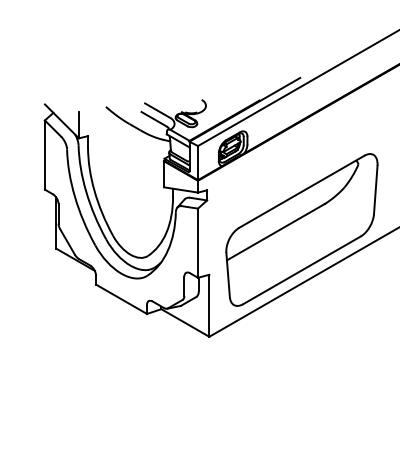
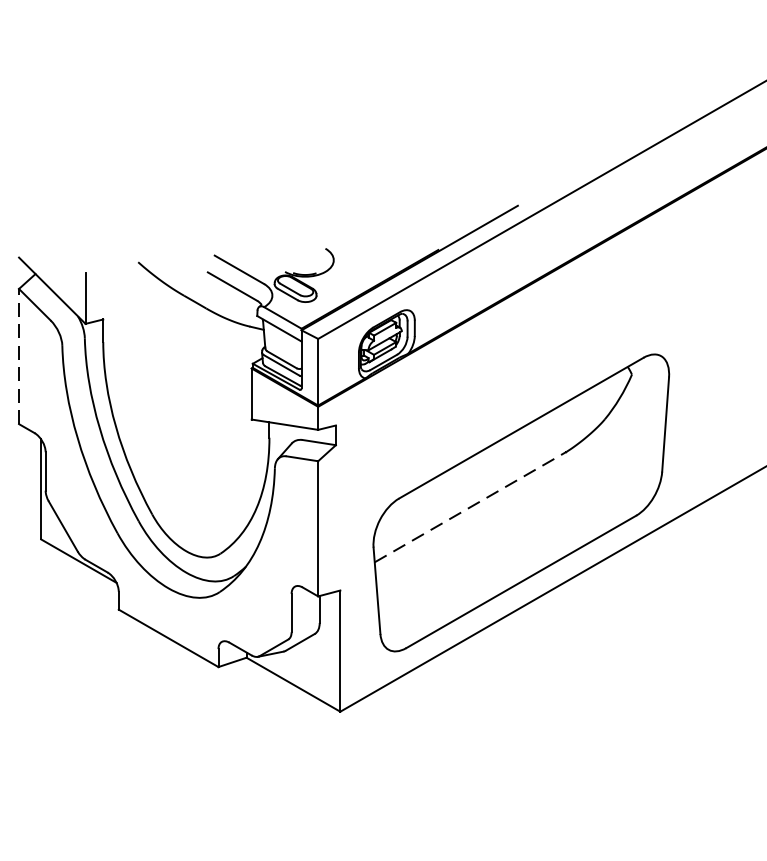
line: (44, 155) -> (18, 357), solid -> dashed
line: (276, 231) -> (471, 505), solid -> dashed

